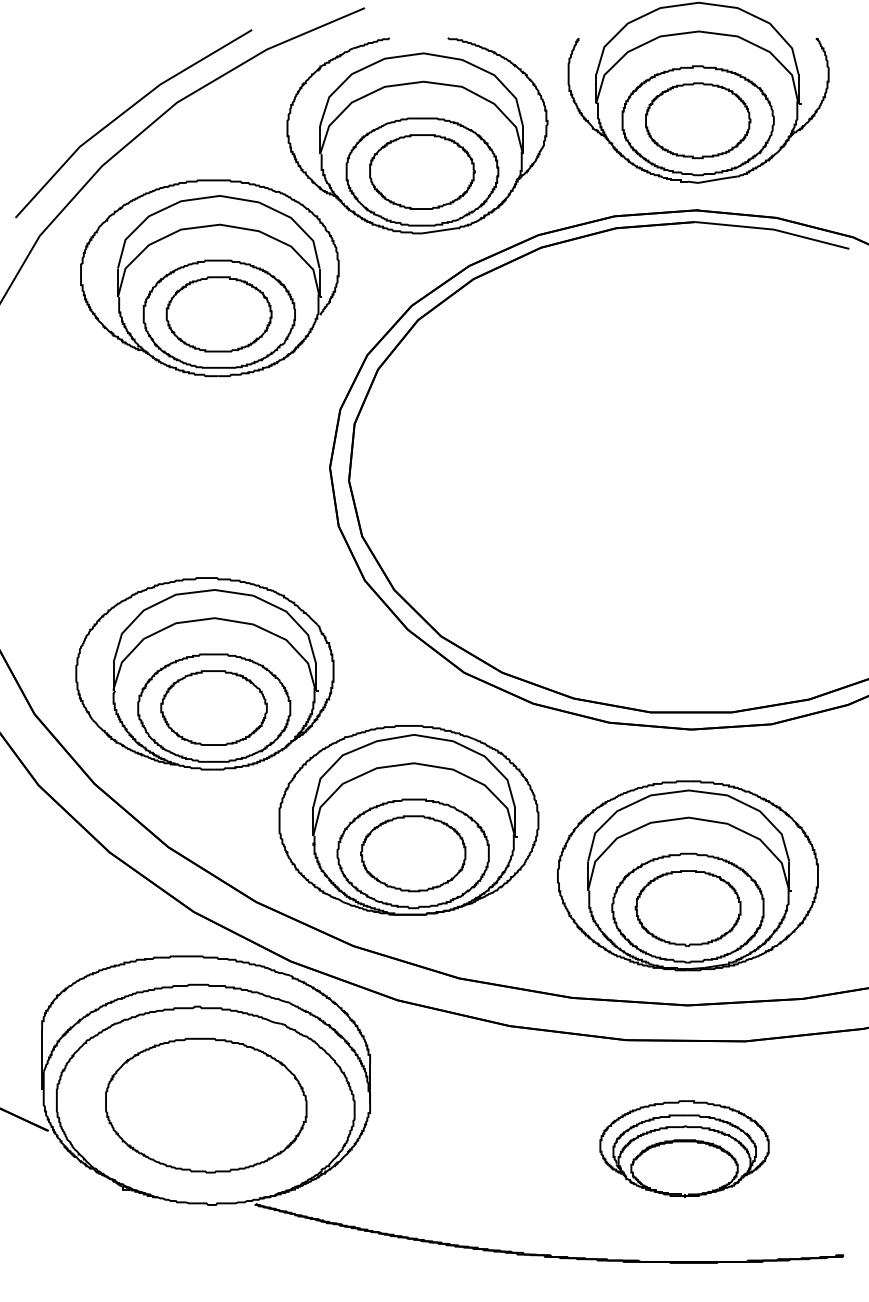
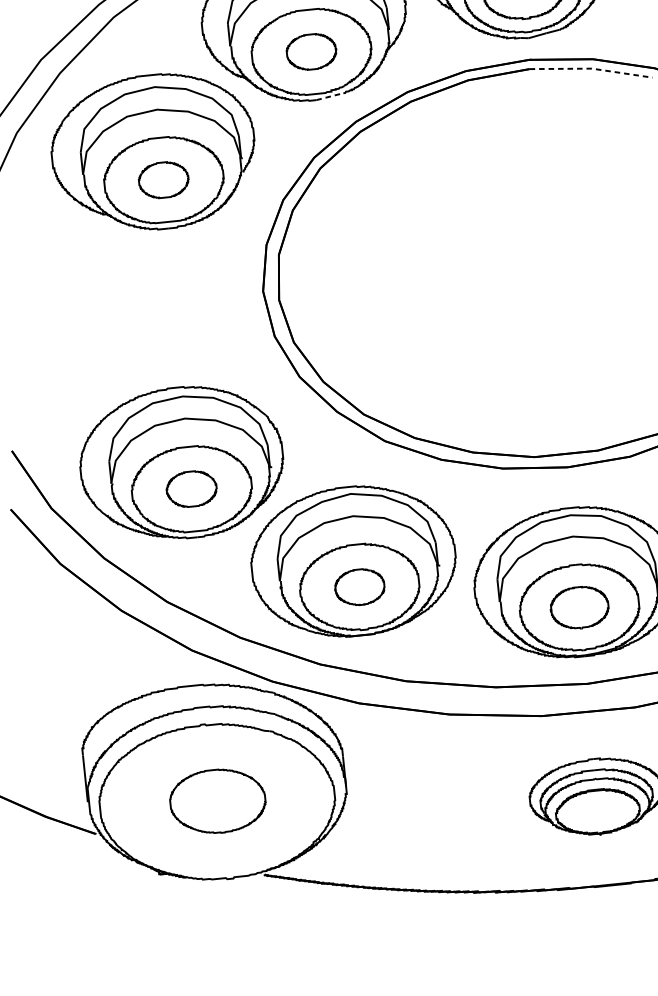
part: (422, 171) -> (311, 51), size x0.6
line: (773, 229) -> (591, 68), solid -> dashed
line: (439, 230) -> (329, 96), solid -> dashed
part: (218, 314) -> (163, 180), size x0.6
part: (213, 707) -> (191, 488), size x0.6
part: (413, 853) -> (359, 586), size x0.6
part: (687, 908) -> (579, 607), size x0.7
part: (206, 1105) -> (217, 801), size x0.6

